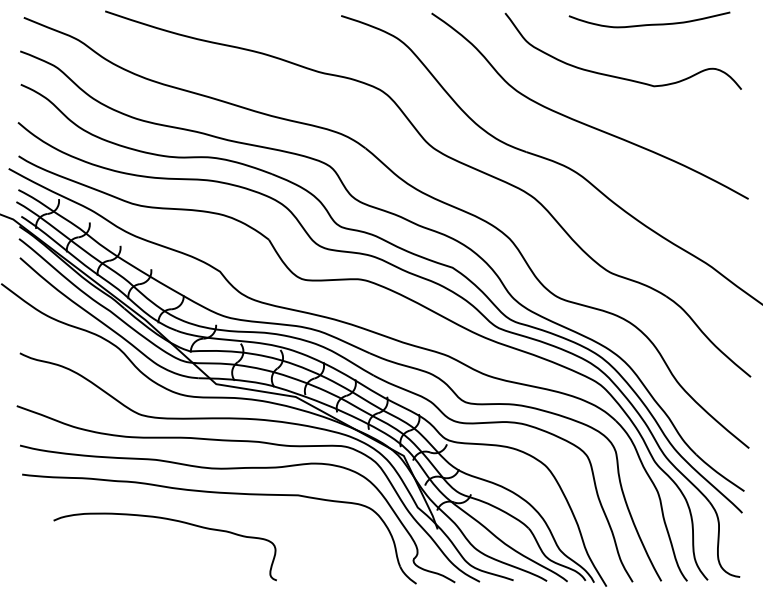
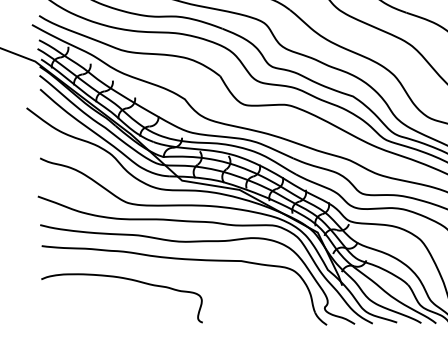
curve: (168, 520) -> (124, 279), moved

